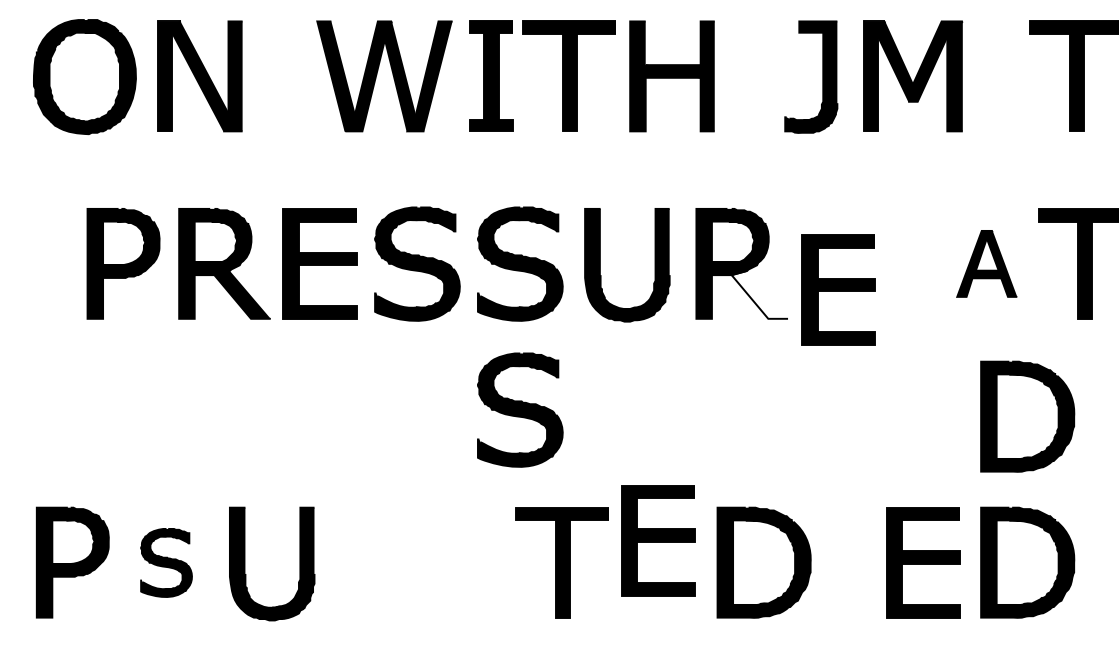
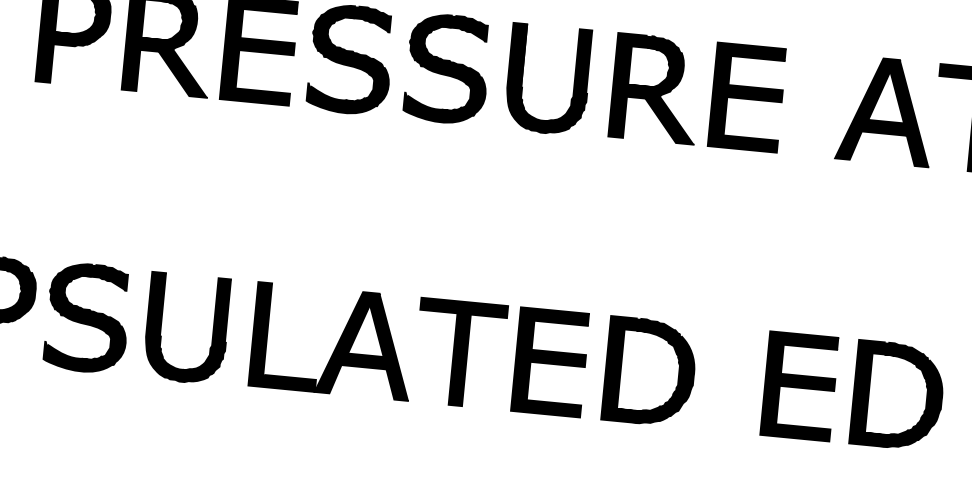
part: (986, 263) -> (886, 110), size x1.67
part: (838, 289) -> (747, 97), moved
fill: (759, 294) -> (669, 119), added
part: (520, 409) -> (434, 205), removed
part: (1027, 416) -> (911, 258), removed
part: (658, 540) -> (550, 362), moved
part: (166, 562) -> (87, 317), size x1.67
part: (427, 562) -> (333, 341), added

